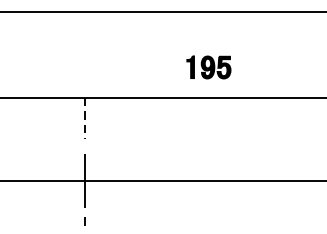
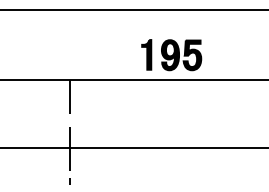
part: (208, 67) -> (171, 55), size x1.67
line: (84, 118) -> (69, 97), dashed -> solid

